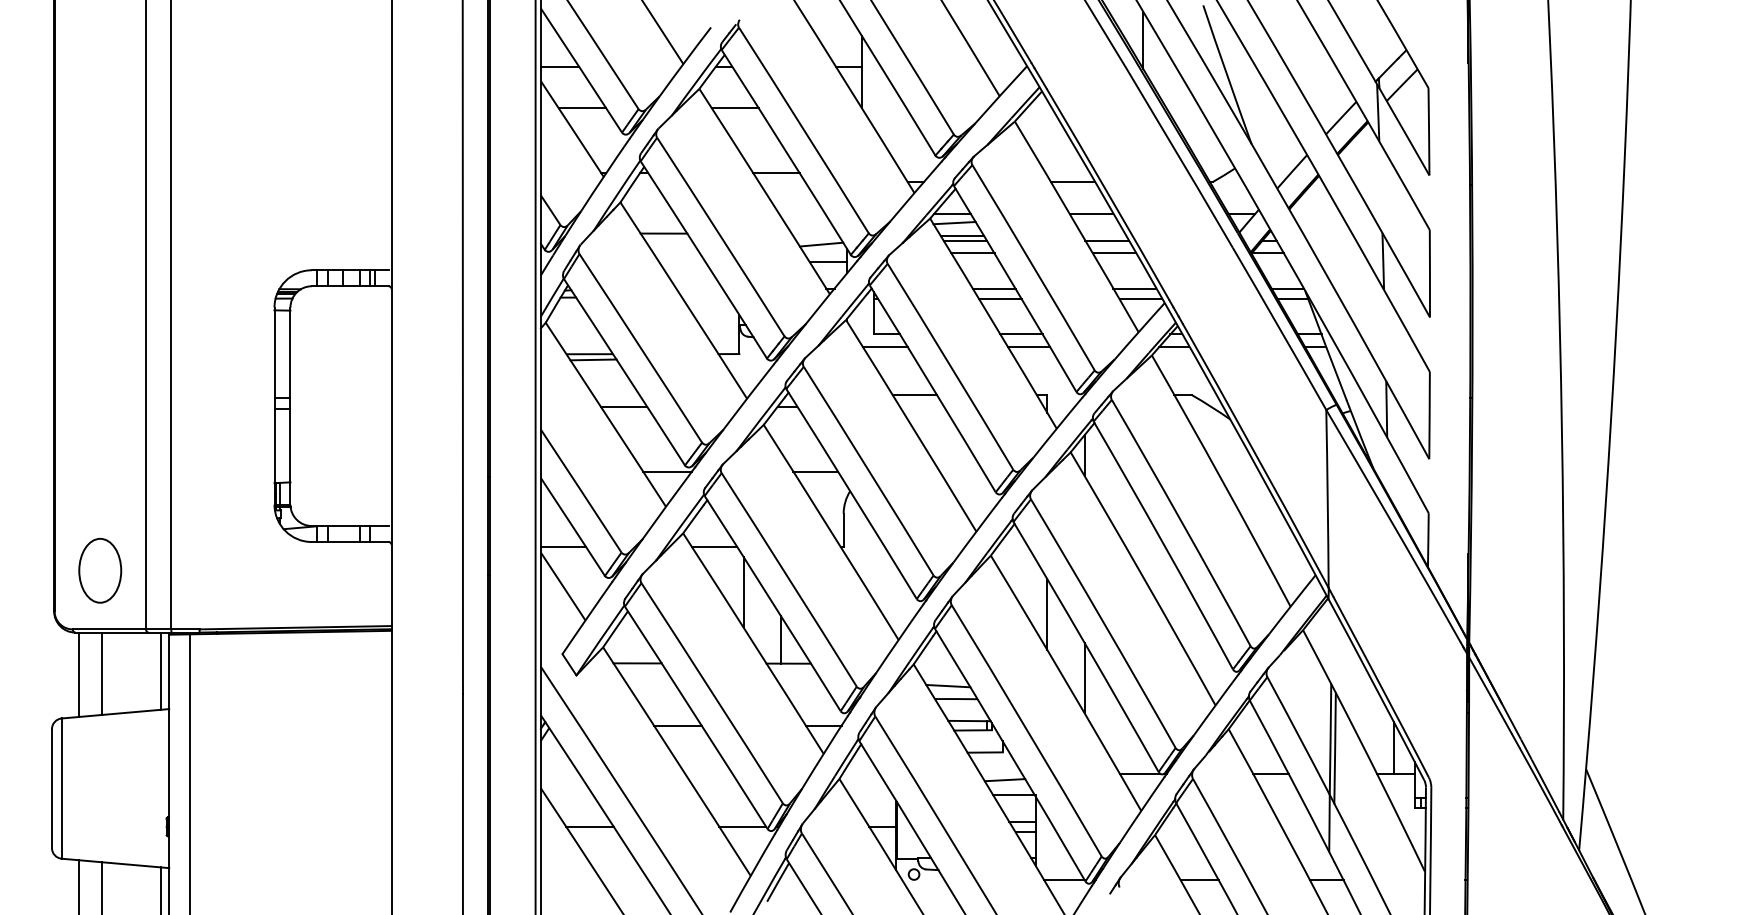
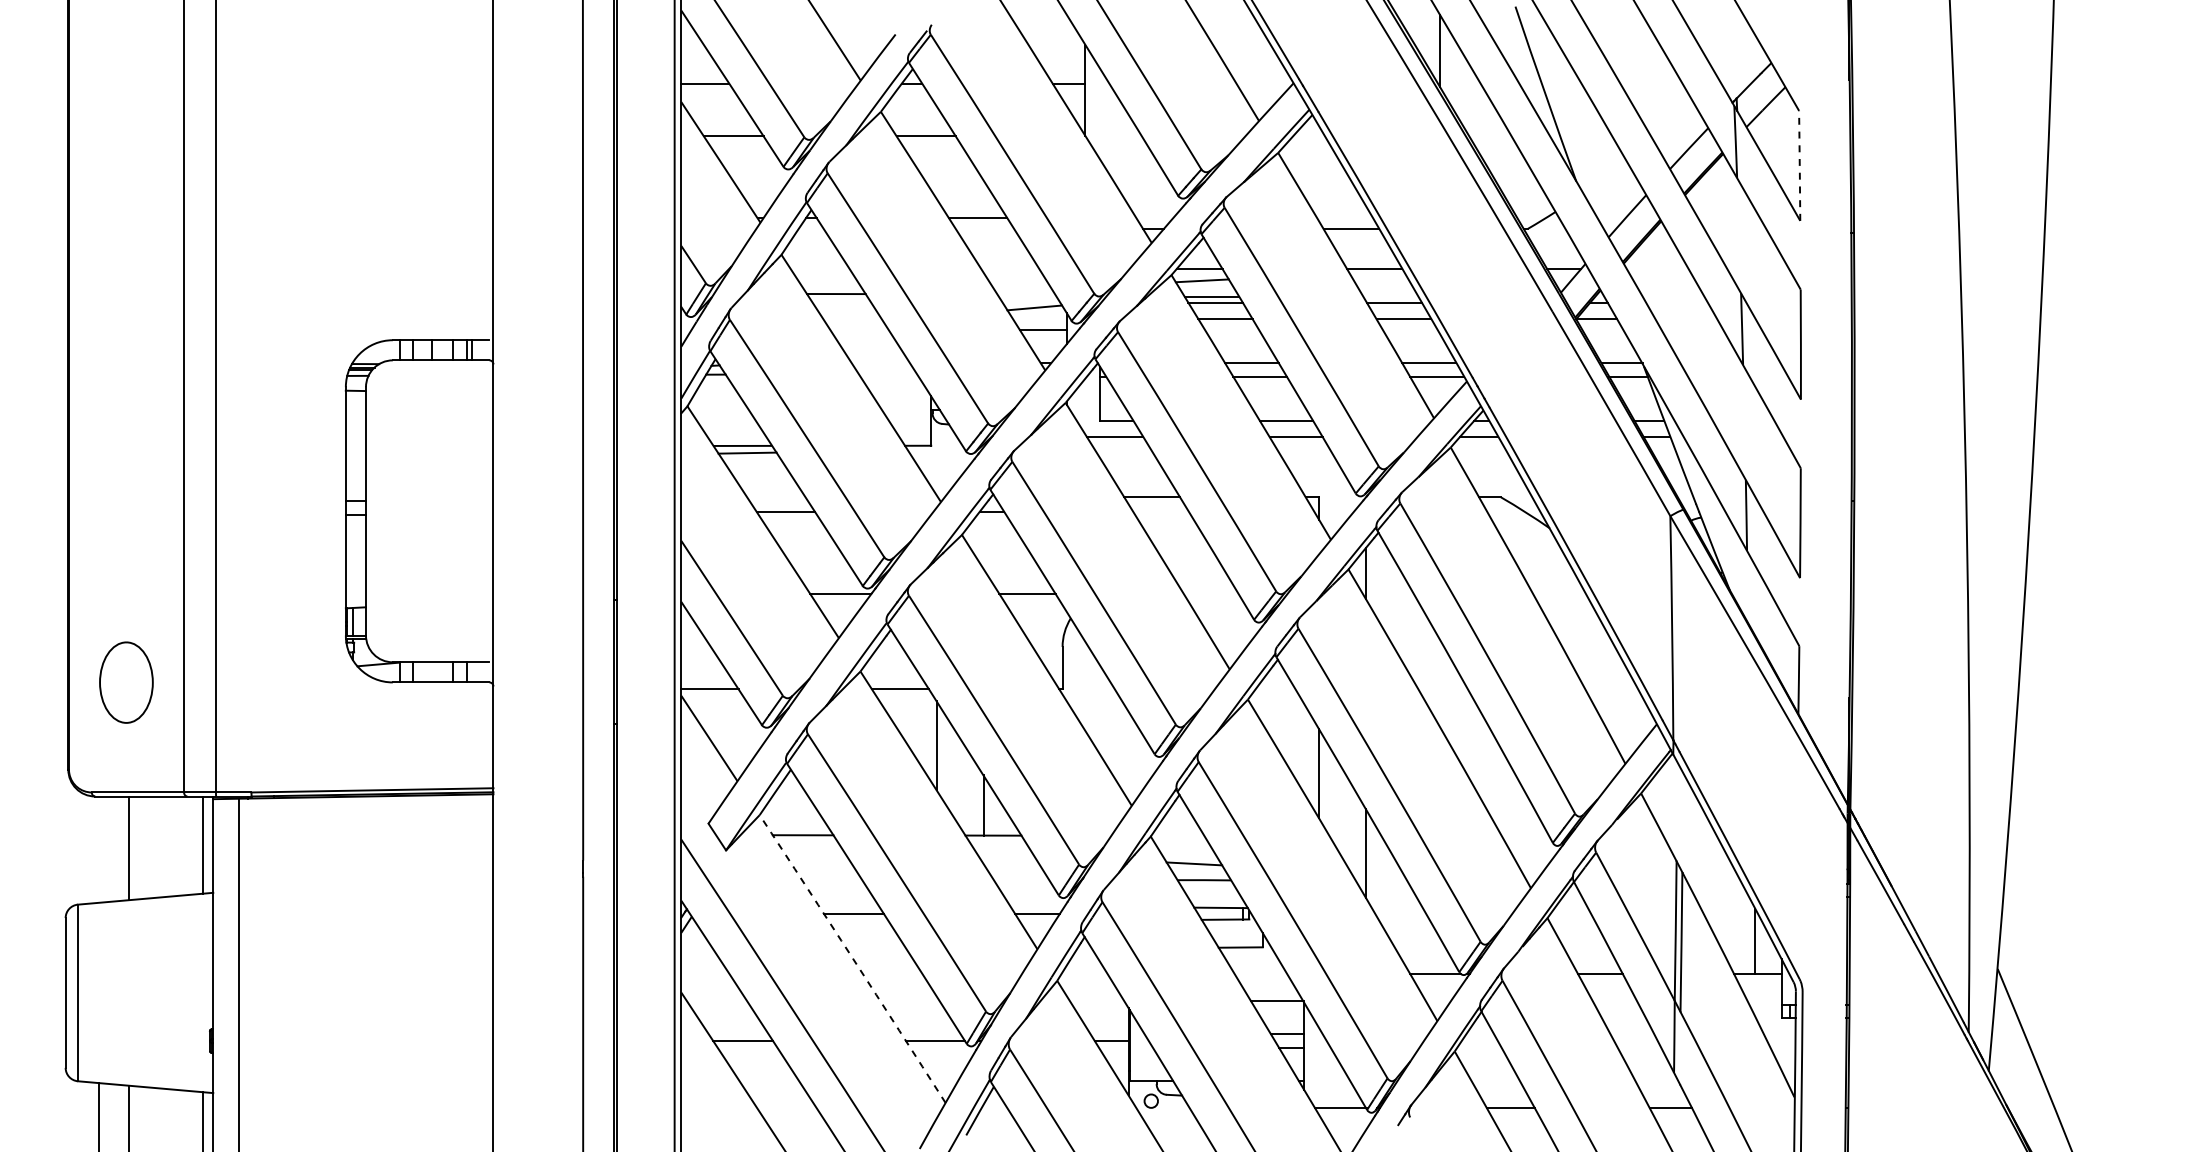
arc: (1428, 131) -> (1799, 165), solid -> dashed
part: (100, 570) -> (126, 682), moved
line: (78, 674) -> (99, 849), removed
arc: (677, 761) -> (853, 958), solid -> dashed
line: (1004, 779) -> (1265, 981), removed

